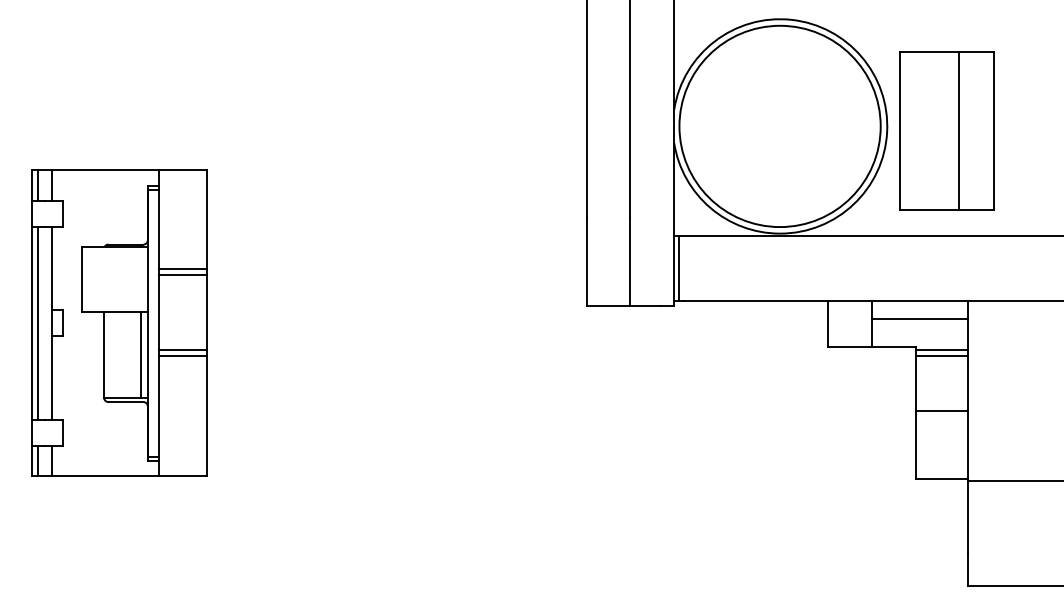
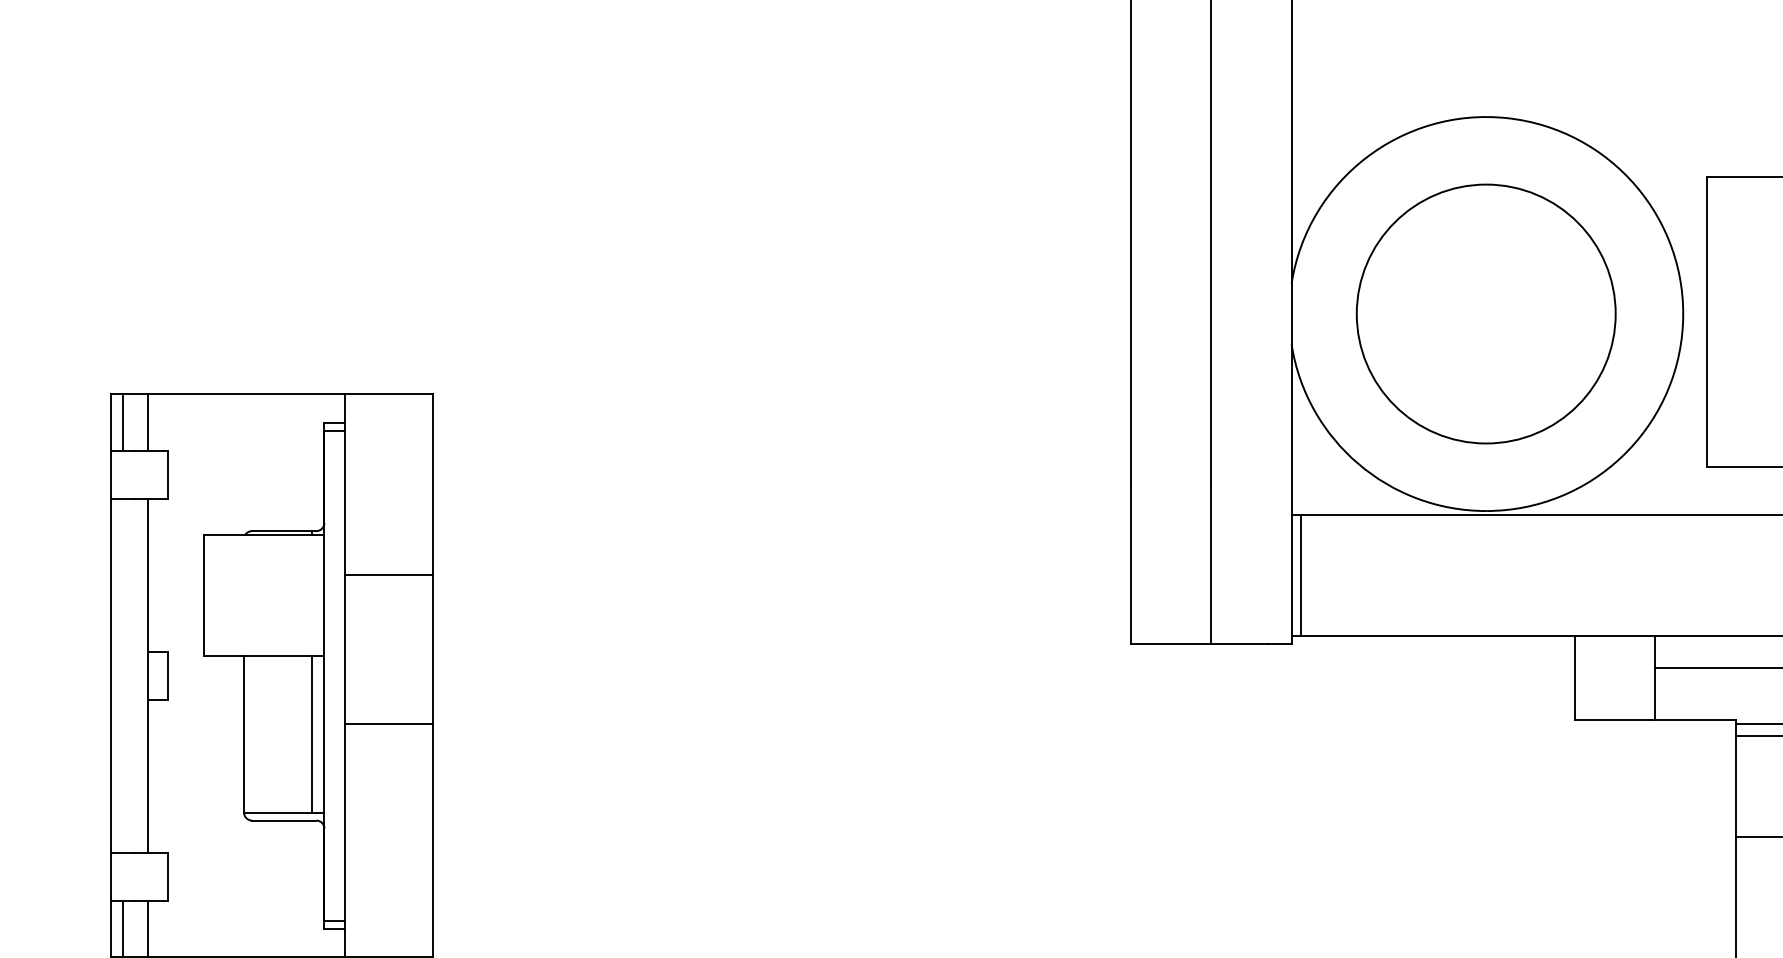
circle: (779, 126) -> (1485, 314), size x0.7
line: (182, 275) -> (388, 587), removed
line: (38, 323) -> (123, 676), removed
line: (182, 356) -> (388, 736), removed

